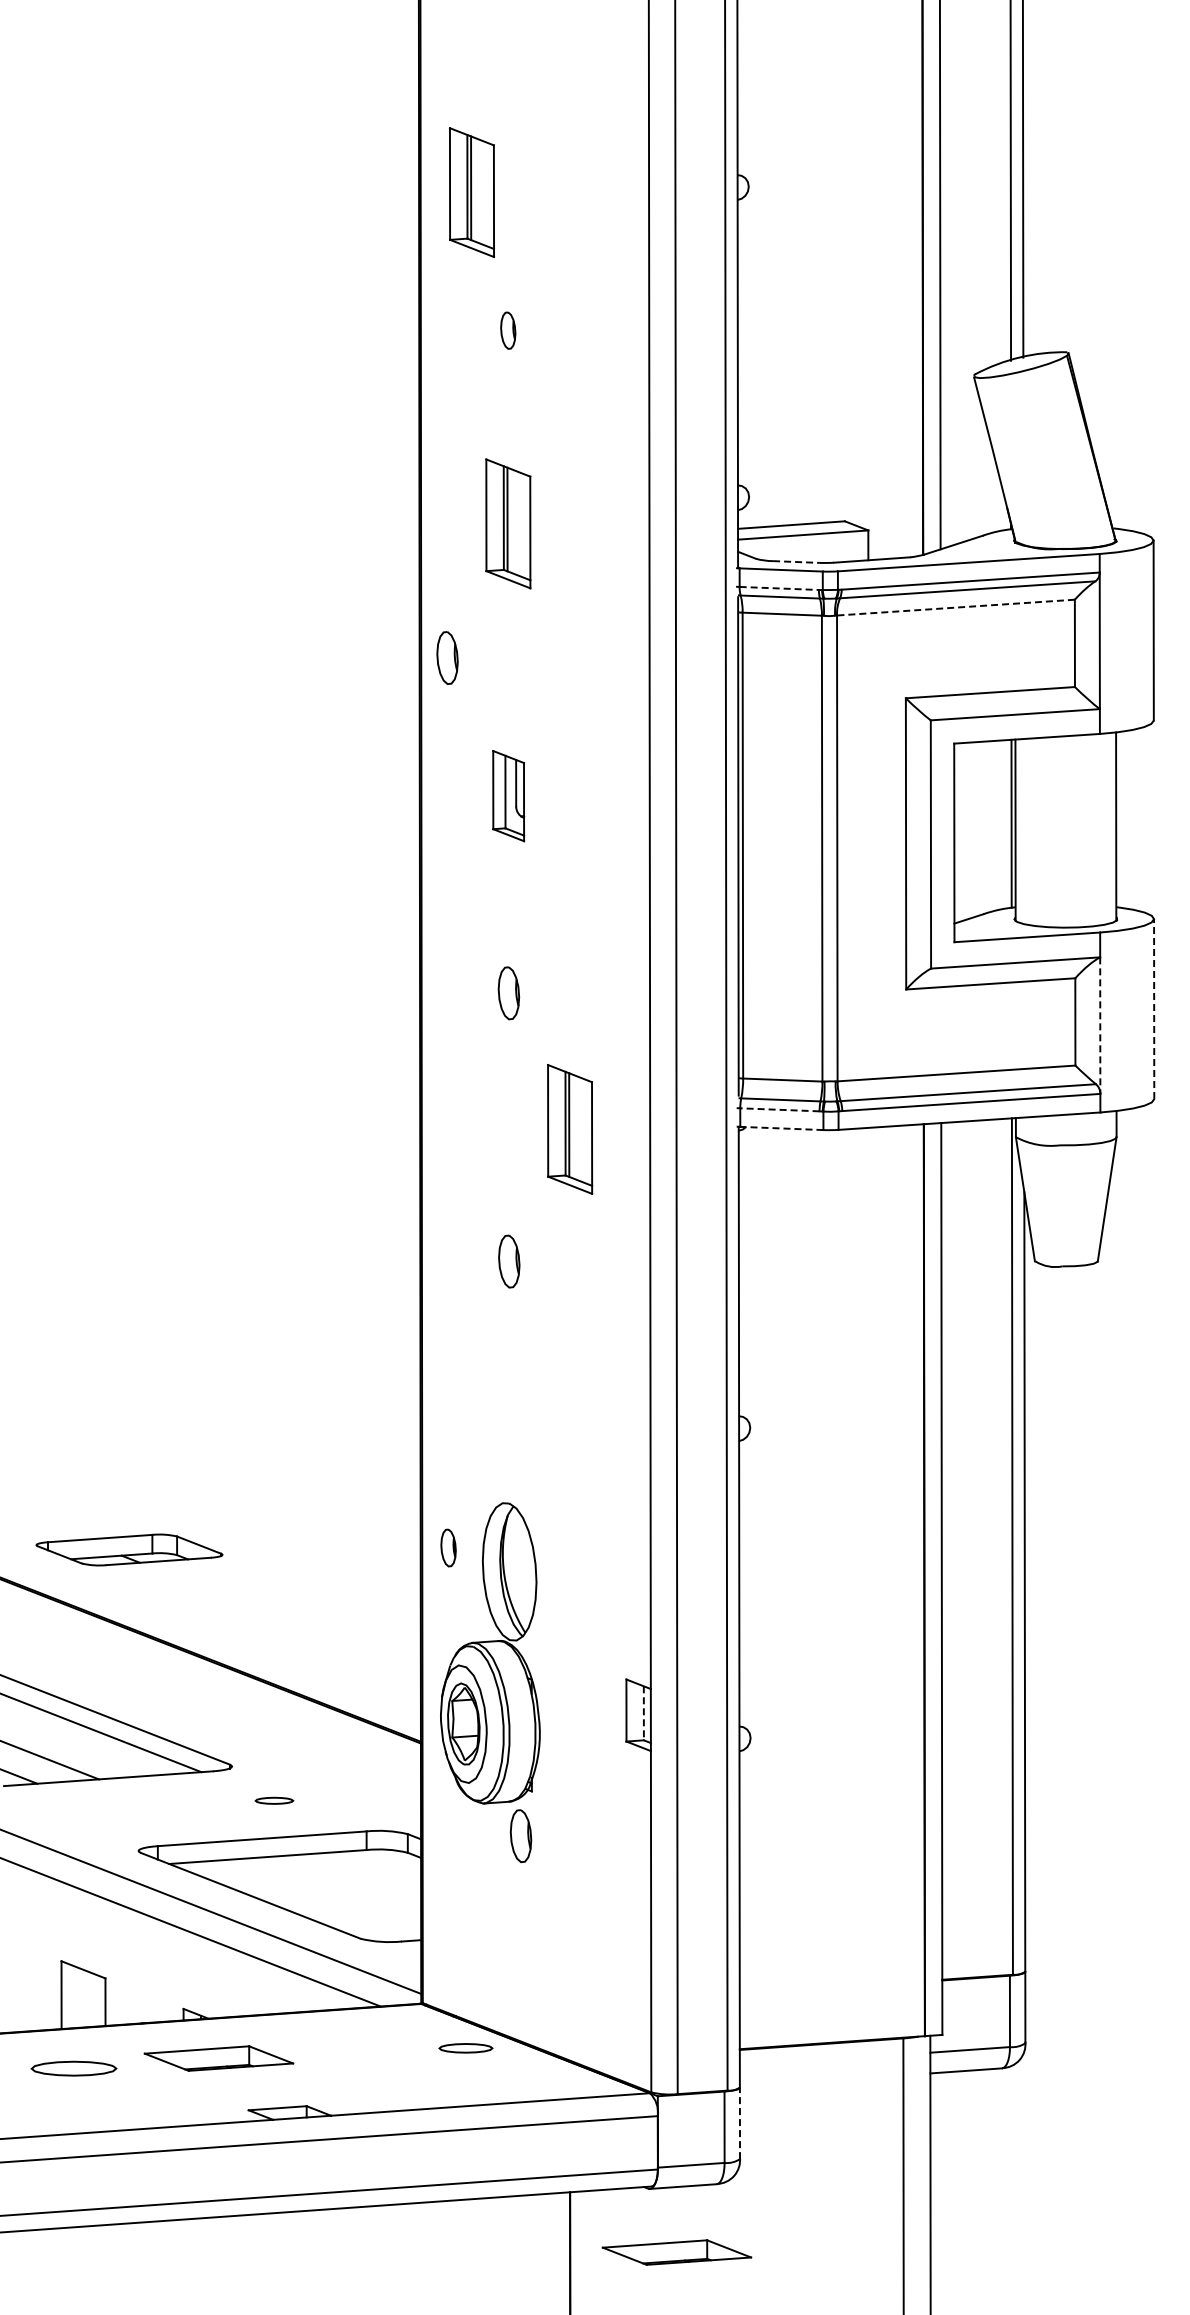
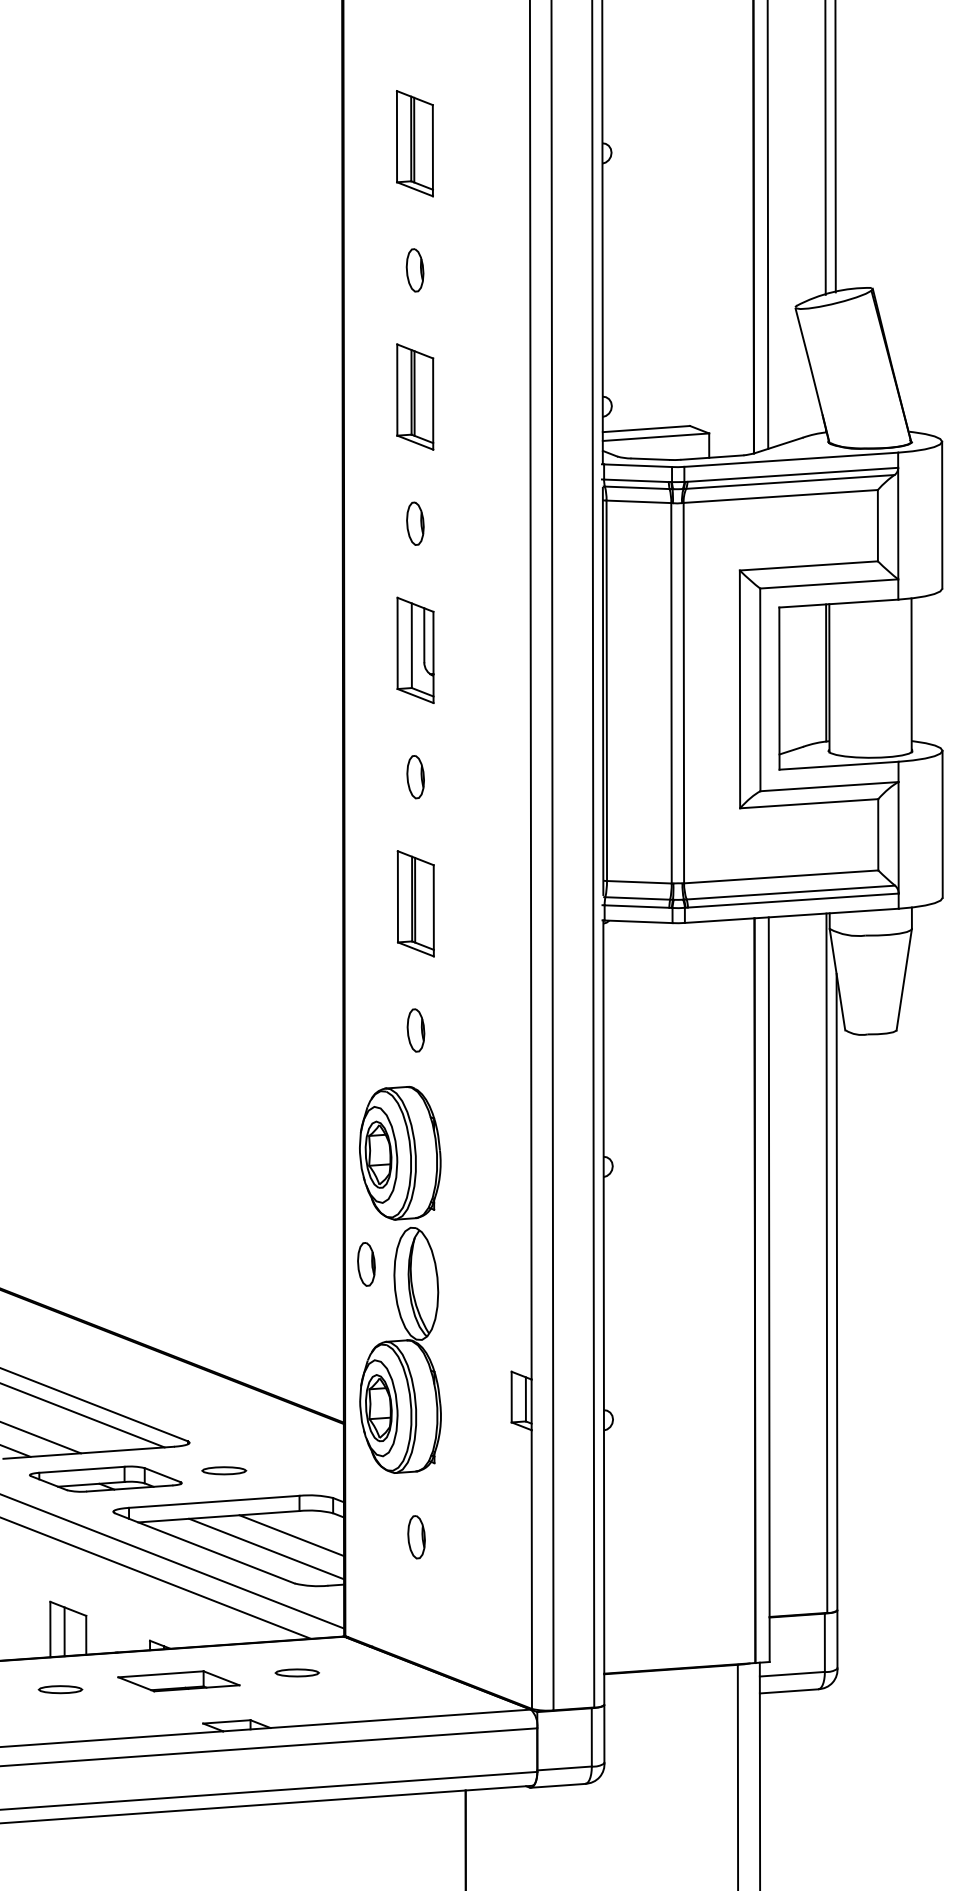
part: (472, 192) -> (415, 143), moved
part: (508, 330) -> (415, 270), size x1.43
part: (508, 523) -> (415, 396), moved
line: (796, 562) -> (650, 459), dashed -> solid
line: (779, 588) -> (636, 480), dashed -> solid
line: (955, 607) -> (780, 496), dashed -> solid
part: (447, 657) -> (415, 523), moved
part: (508, 795) -> (415, 649), size x1.43
part: (508, 993) -> (415, 777), moved
line: (1154, 1009) -> (942, 824), dashed -> solid
line: (1100, 1026) -> (898, 838), dashed -> solid
line: (779, 1109) -> (636, 906), dashed -> solid
line: (781, 1128) -> (638, 921), dashed -> solid
part: (570, 1129) -> (416, 903), moved
part: (489, 1411) -> (399, 1152), added
part: (448, 1547) -> (366, 1263), size x1.43
part: (129, 1549) -> (105, 1478), moved
line: (643, 1713) -> (525, 1399), dashed -> solid
part: (274, 1800) -> (224, 1470), size x1.43
part: (520, 1836) -> (416, 1537), moved
line: (357, 1880) -> (292, 1535), added
line: (326, 1896) -> (266, 1548), added
line: (78, 1997) -> (64, 1631), added
part: (465, 2048) -> (296, 1673), moved
part: (73, 2068) -> (60, 1689), size x0.62
line: (739, 2123) -> (603, 1734), dashed -> solid
part: (676, 2252) -> (552, 1839), removed

